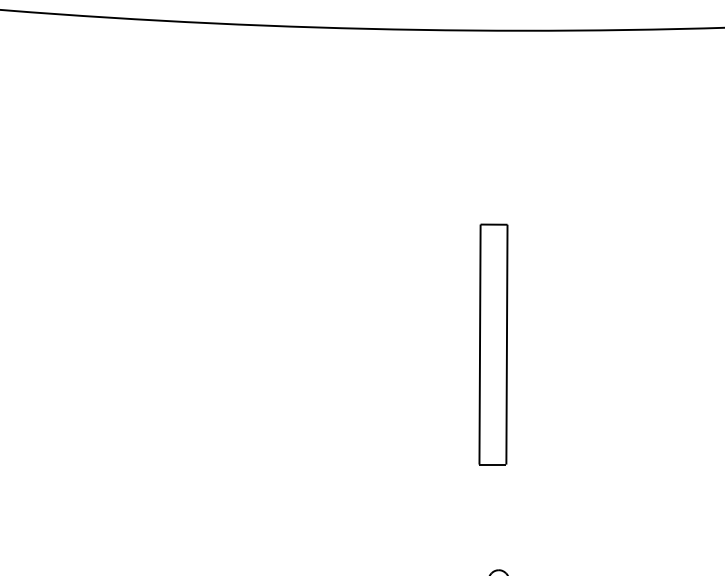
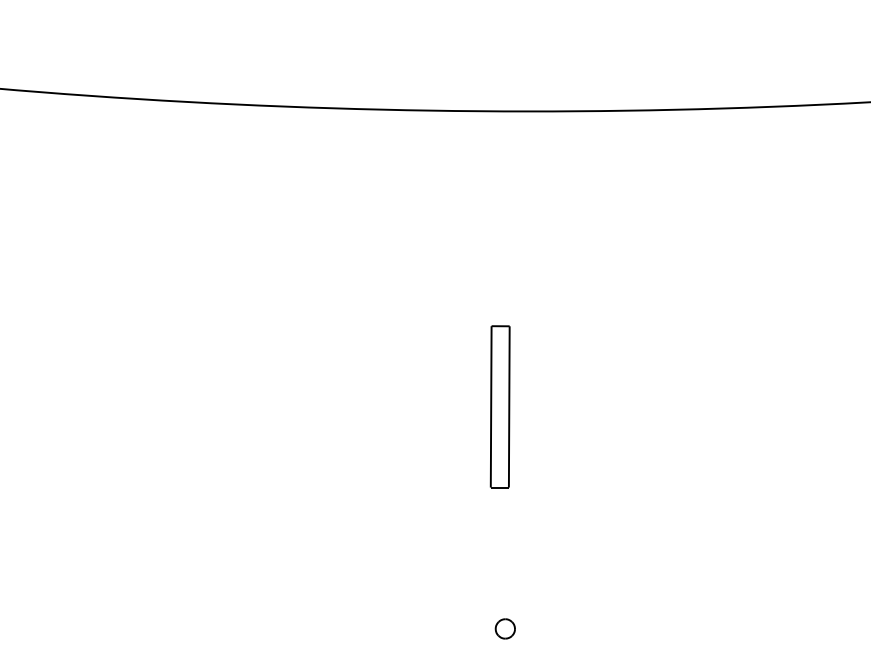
part: (492, 344) -> (499, 406), size x0.71

